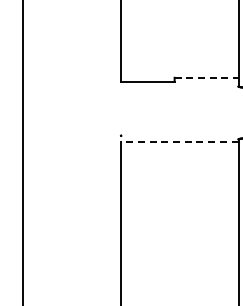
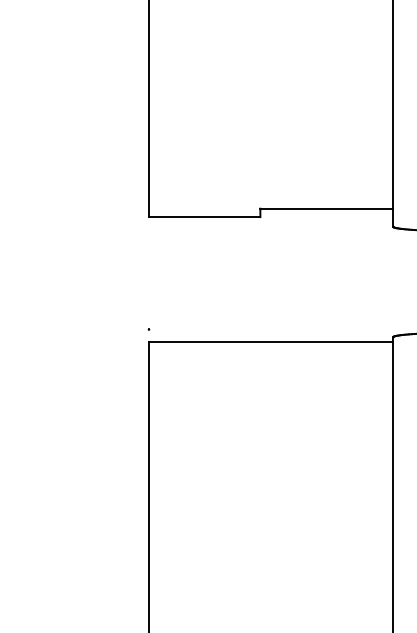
line: (206, 77) -> (326, 208), dashed -> solid
line: (179, 141) -> (270, 341), dashed -> solid

